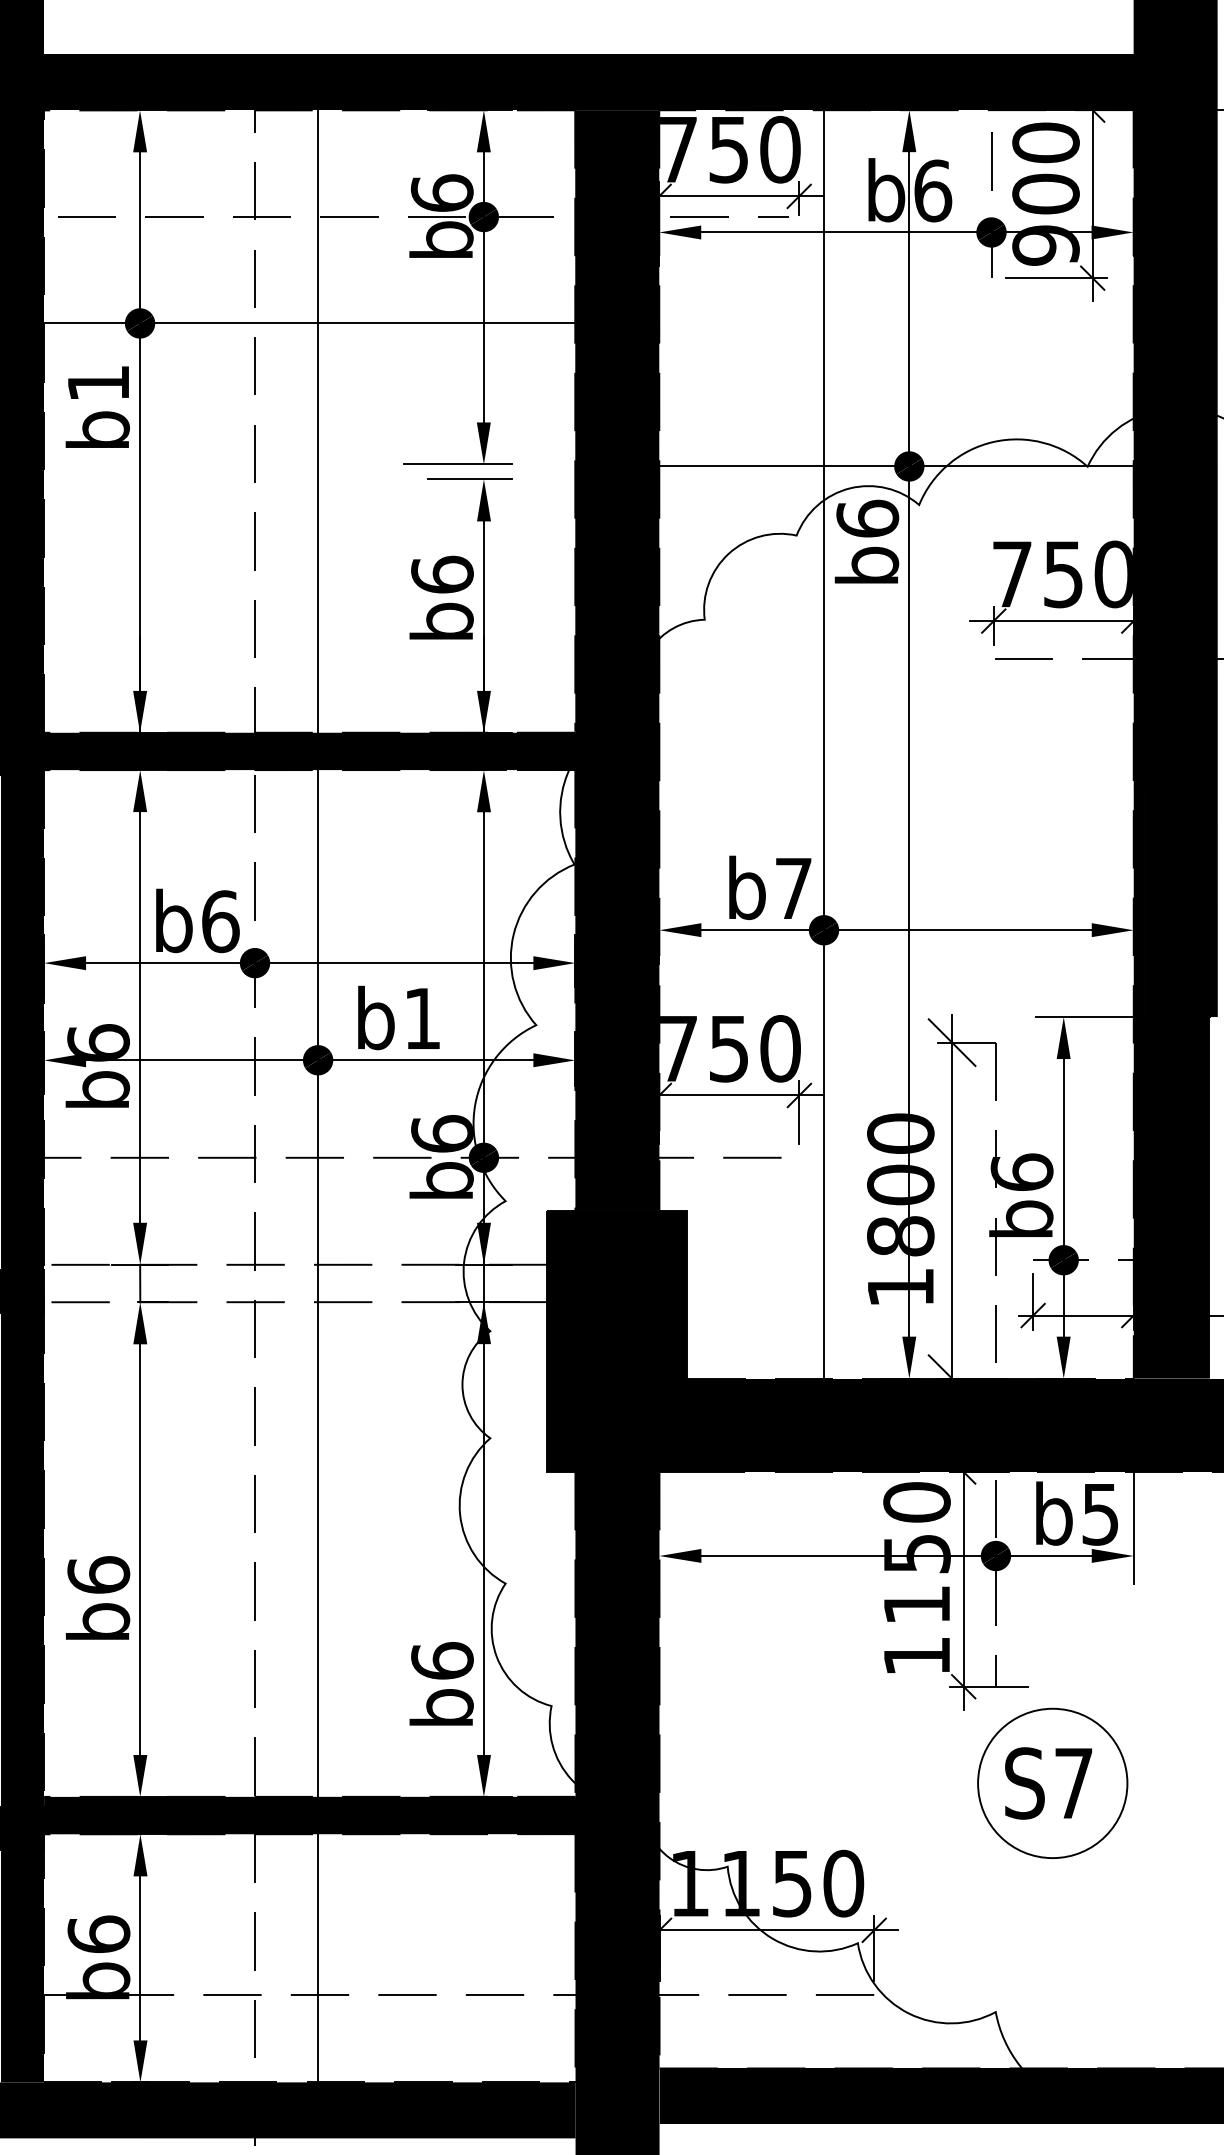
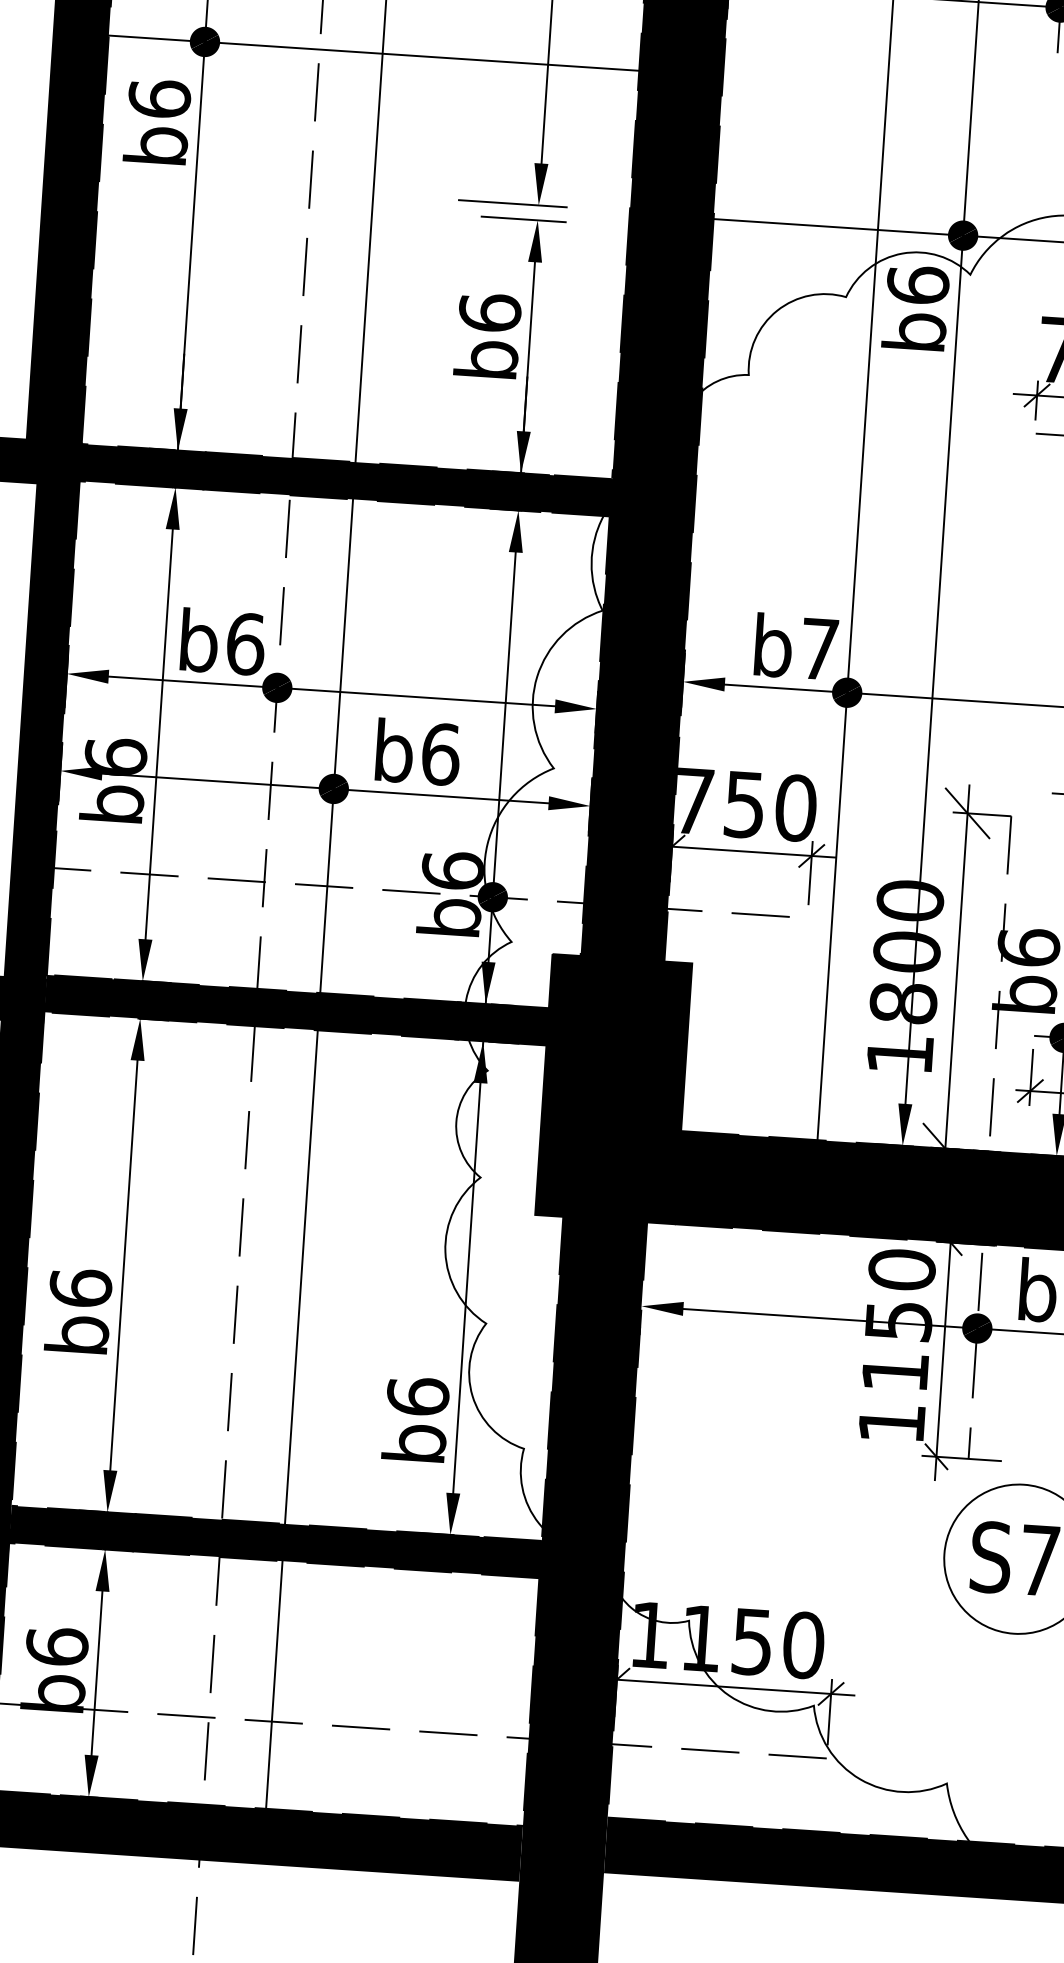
text: (98, 382) -> (159, 98), b1 -> b6
text: (422, 1018) -> (440, 754), b1 -> b6
fill: (295, 1283) -> (296, 1010), added

